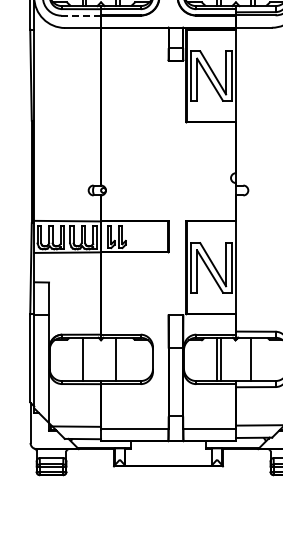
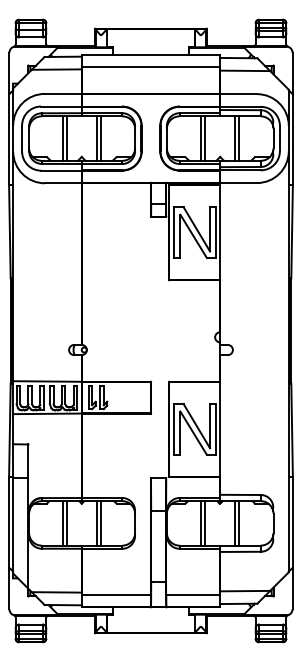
line: (81, 15) -> (61, 170), dashed -> solid
line: (86, 359) -> (66, 523), added
line: (119, 359) -> (100, 523), added
line: (254, 359) -> (239, 523), added

